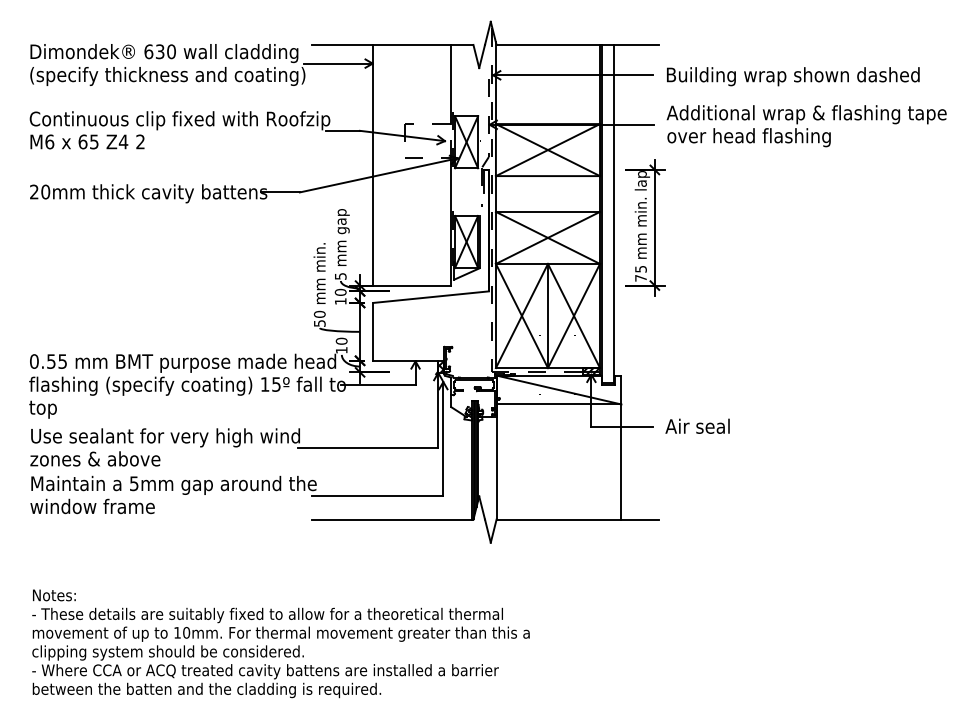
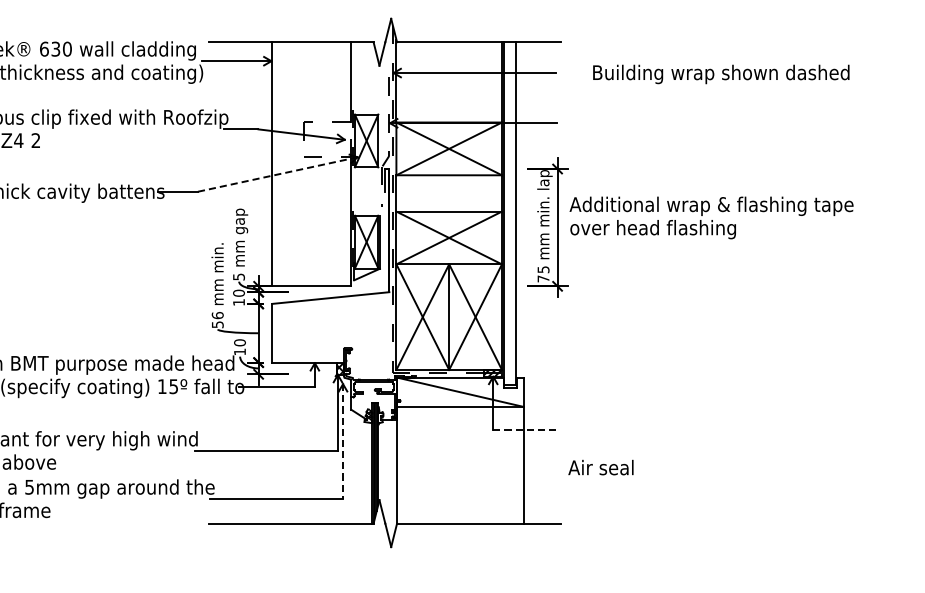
text: (793, 76) -> (721, 74), moved
text: (806, 126) -> (711, 218), moved
line: (378, 175) -> (277, 174), solid -> dashed
text: (319, 313) -> (217, 314), 50 -> 56
text: (697, 425) -> (600, 466), moved
line: (622, 426) -> (524, 429), solid -> dashed
line: (443, 438) -> (343, 441), solid -> dashed

